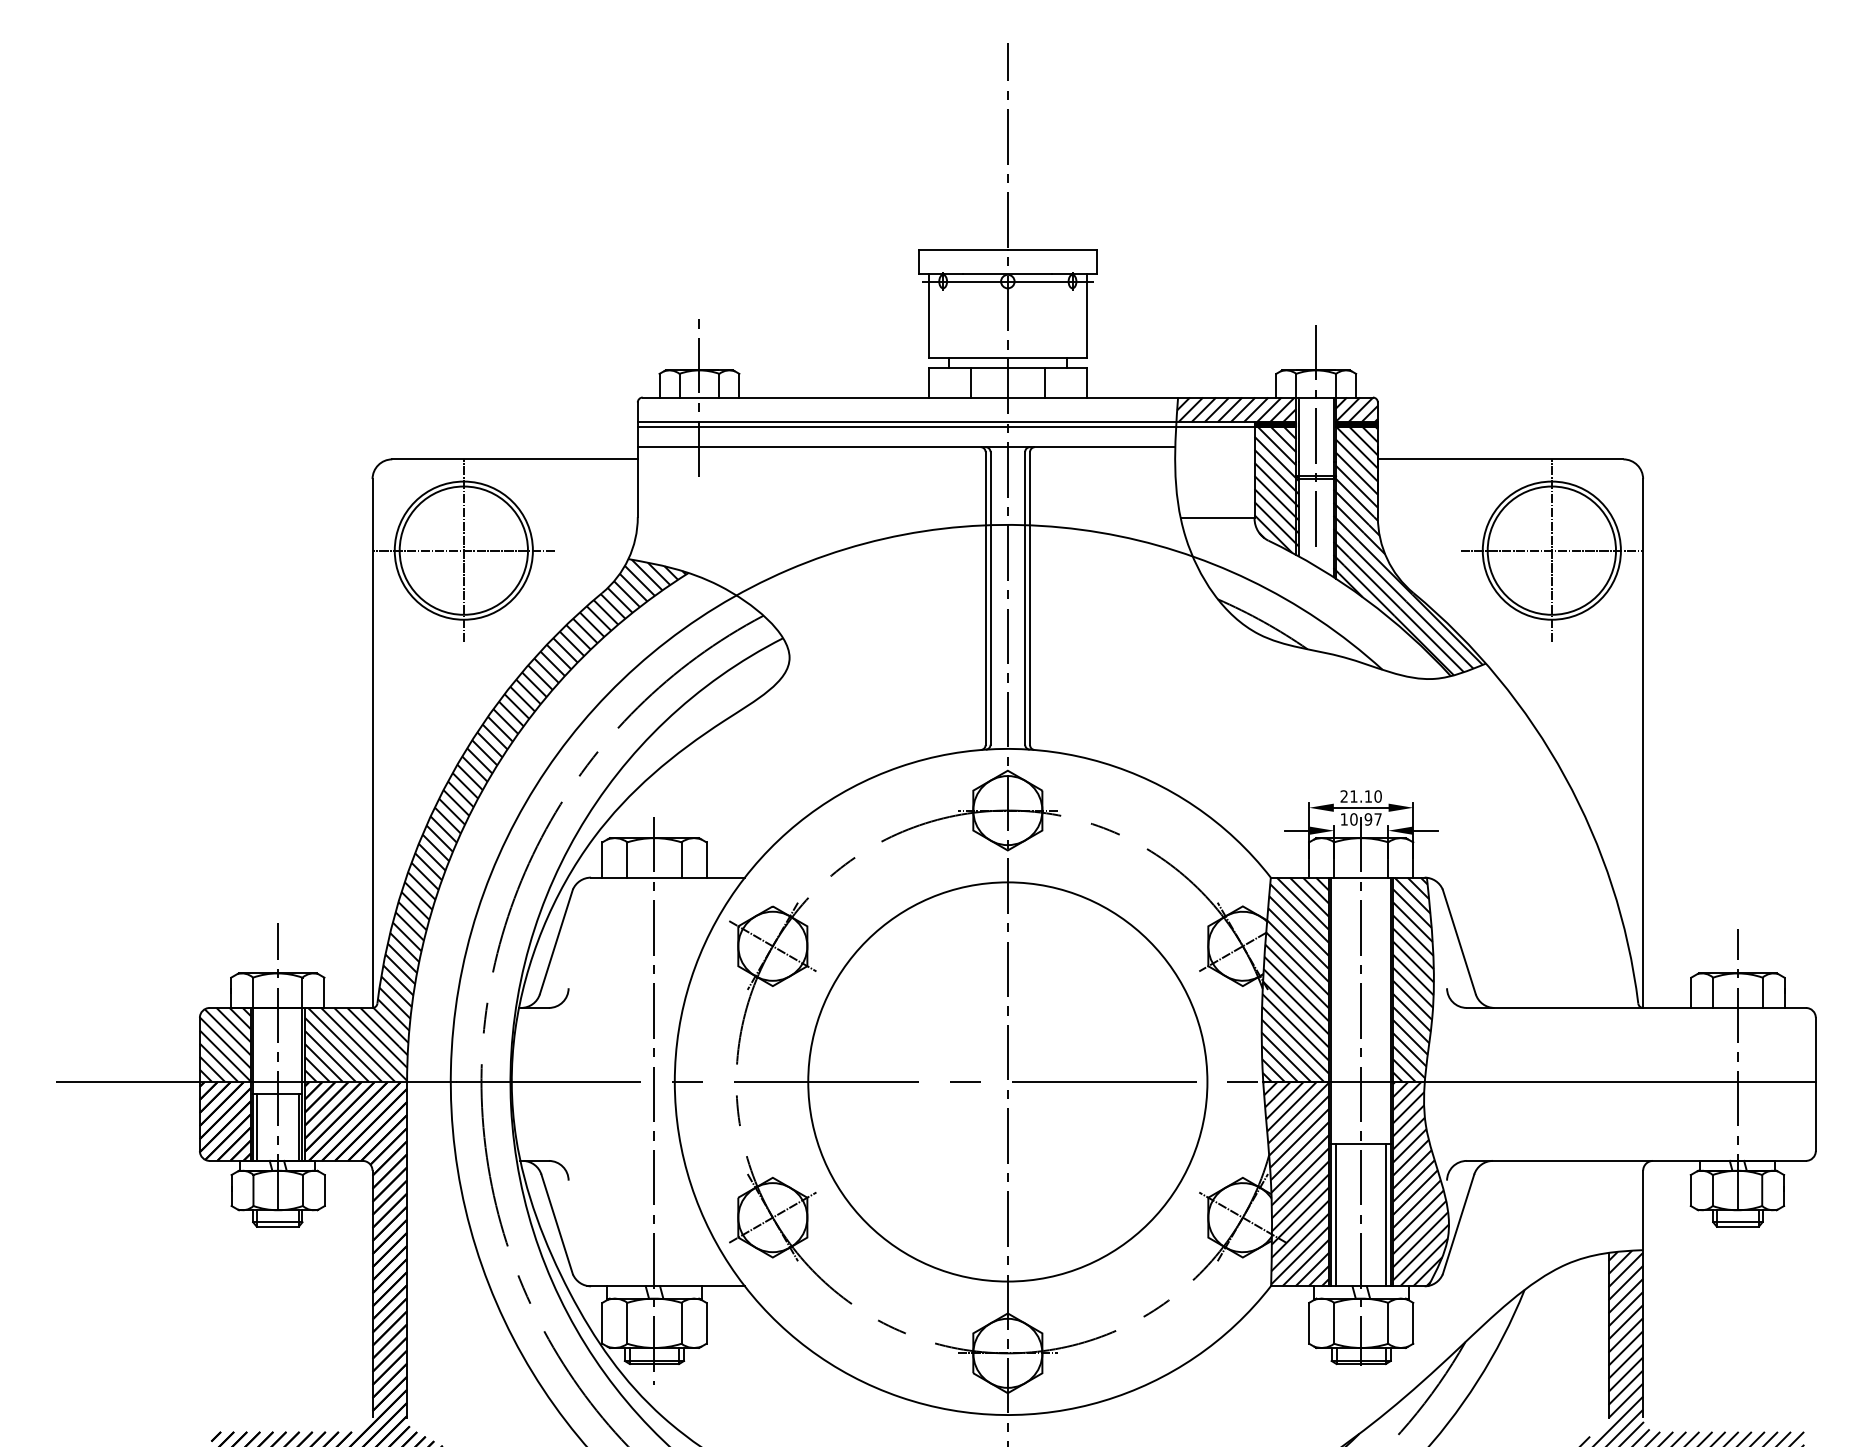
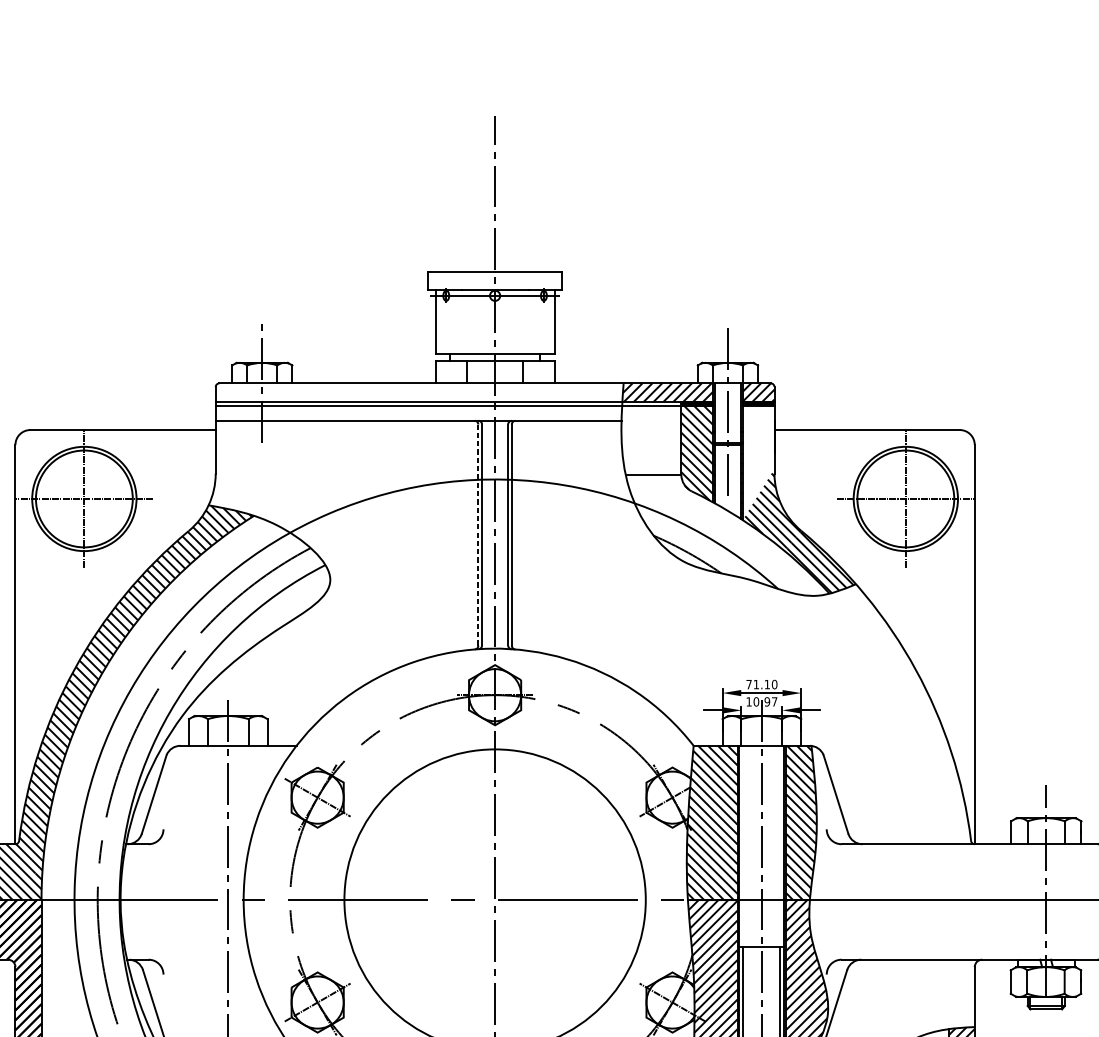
hatch: (1356, 500) -> (758, 461), removed
line: (985, 598) -> (478, 535), solid -> dashed
text: (1343, 796) -> (748, 684), 21.10 -> 71.10

